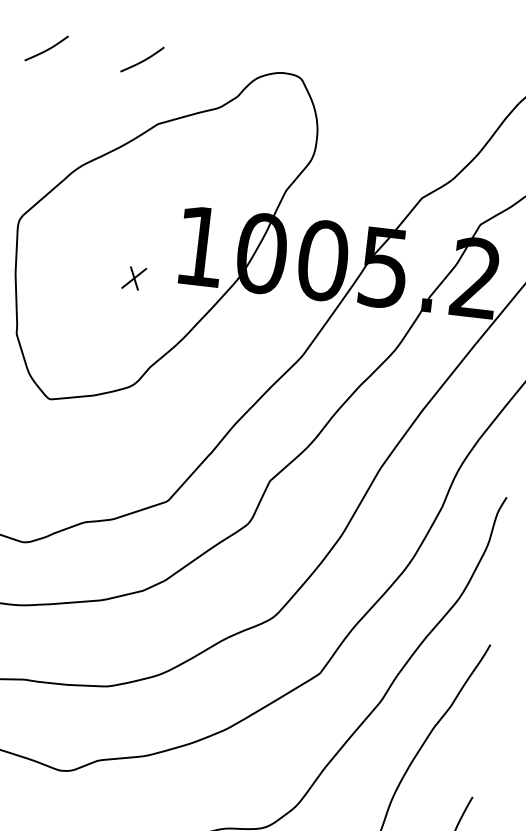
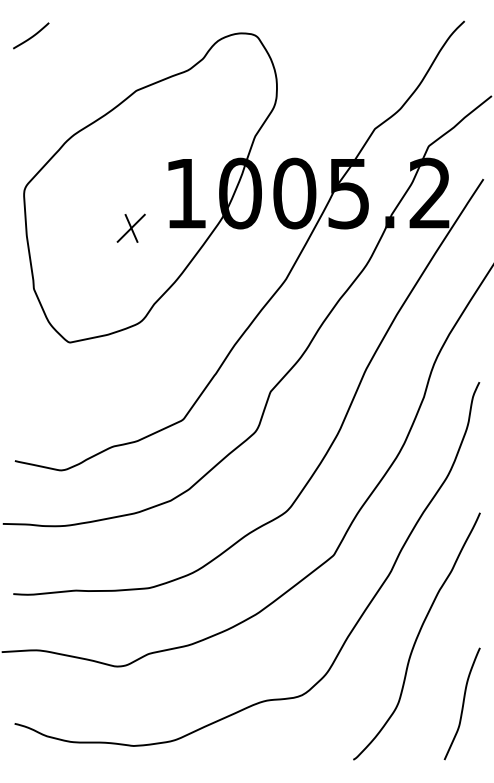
curve: (143, 59) -> (117, 35), removed
part: (133, 277) -> (130, 227), size x1.43

